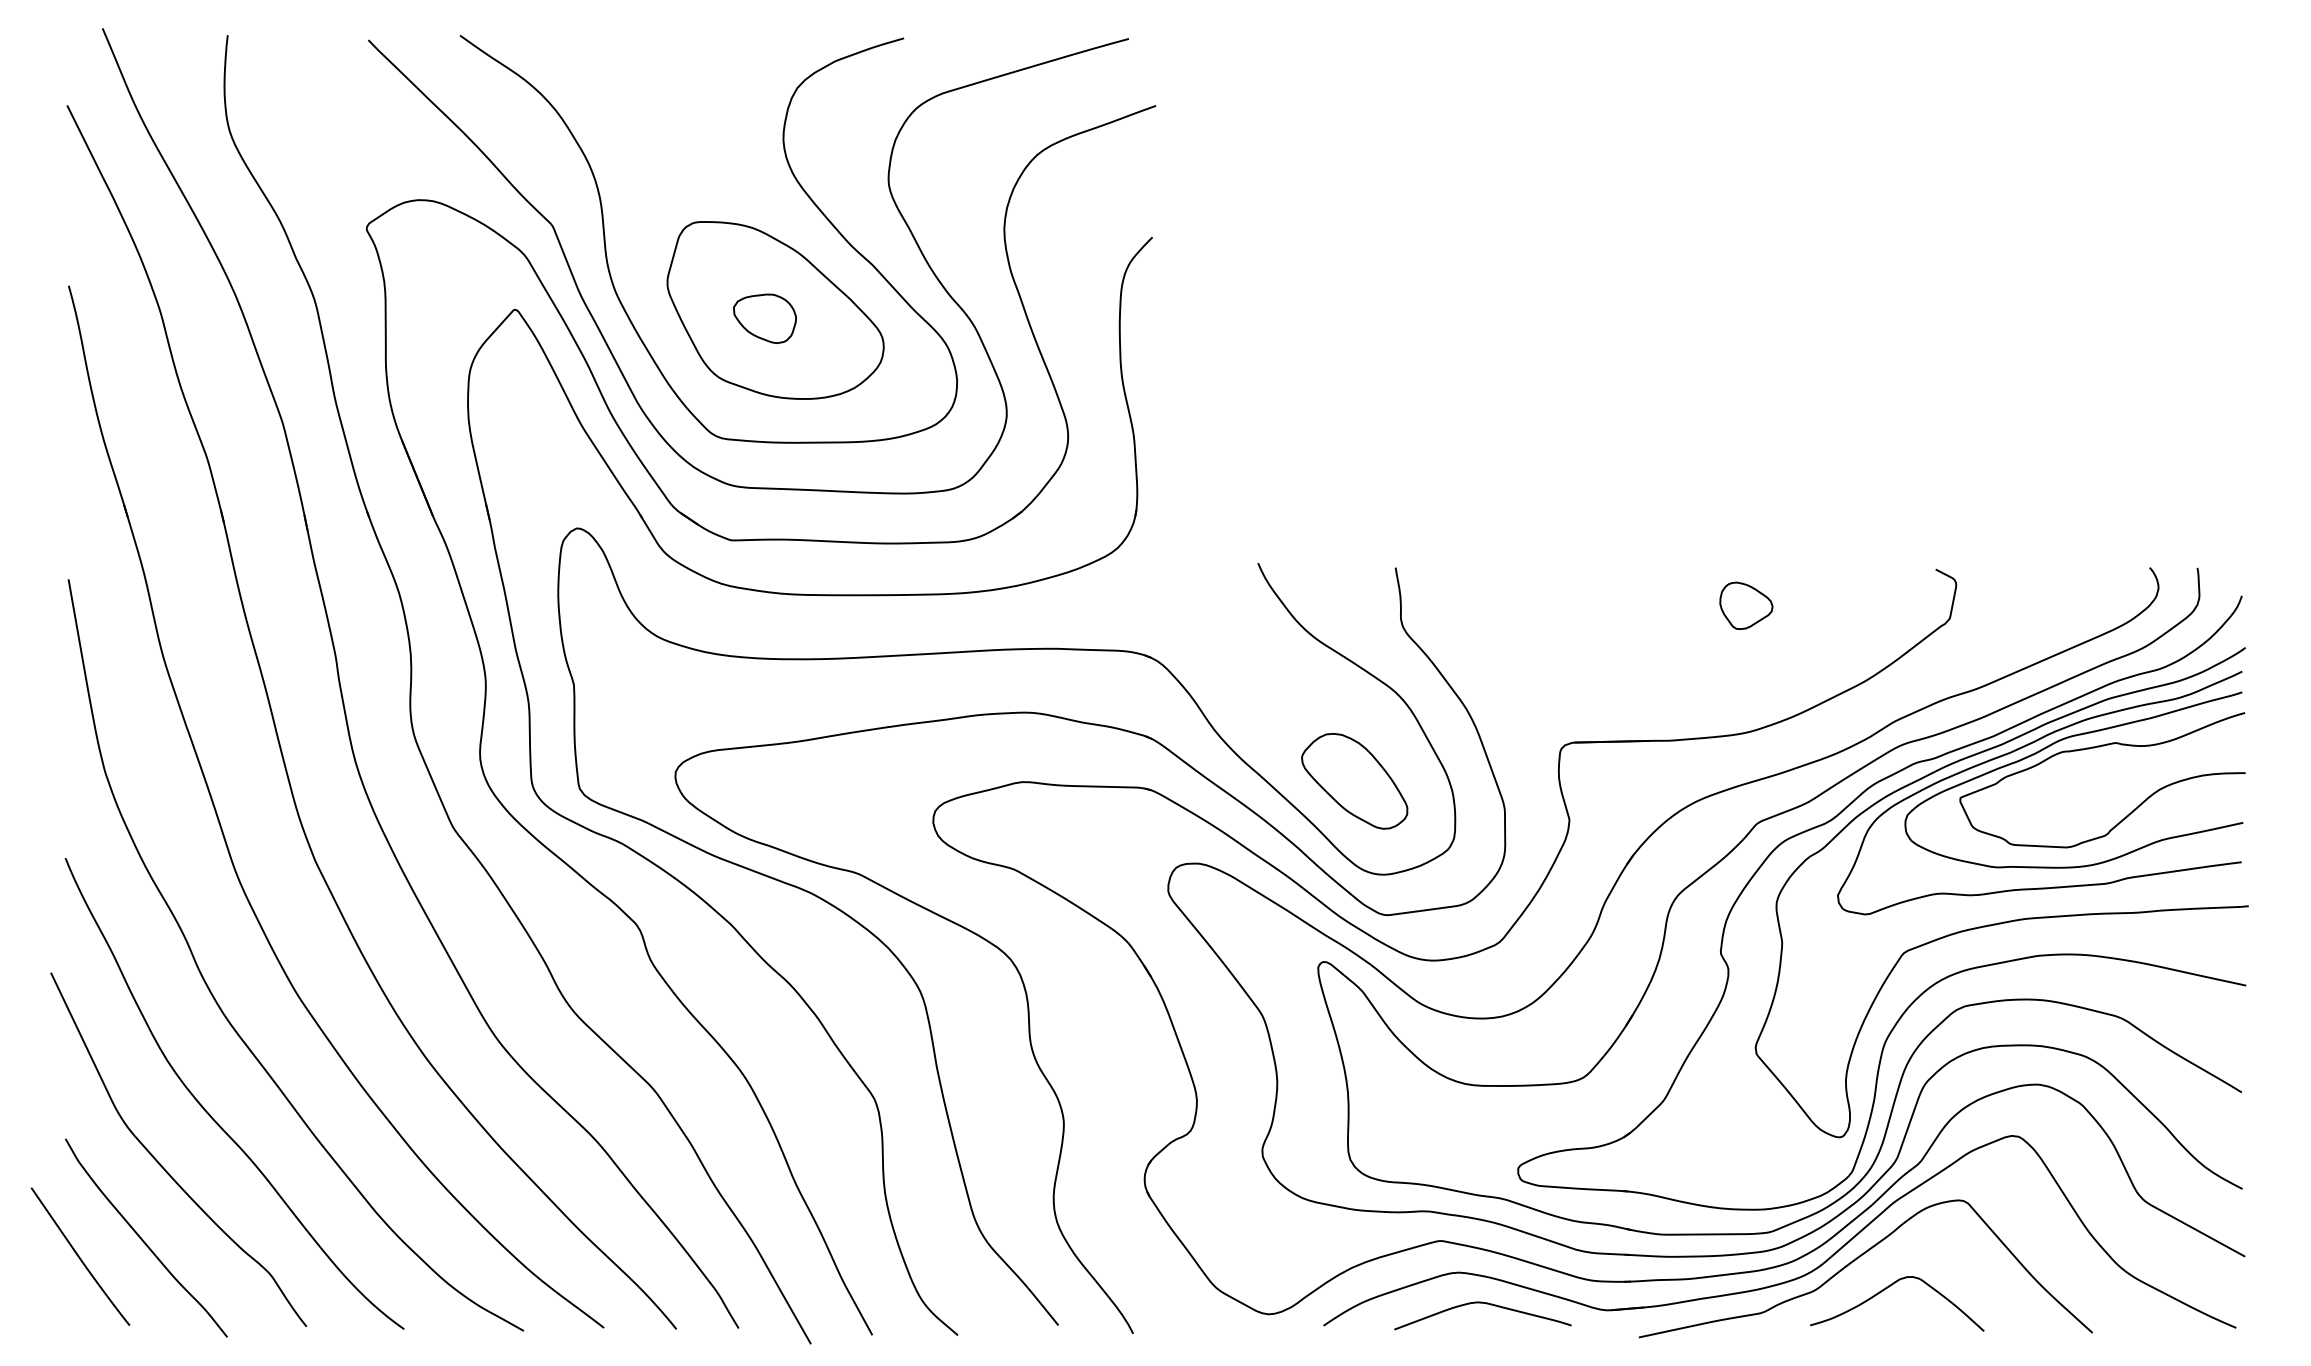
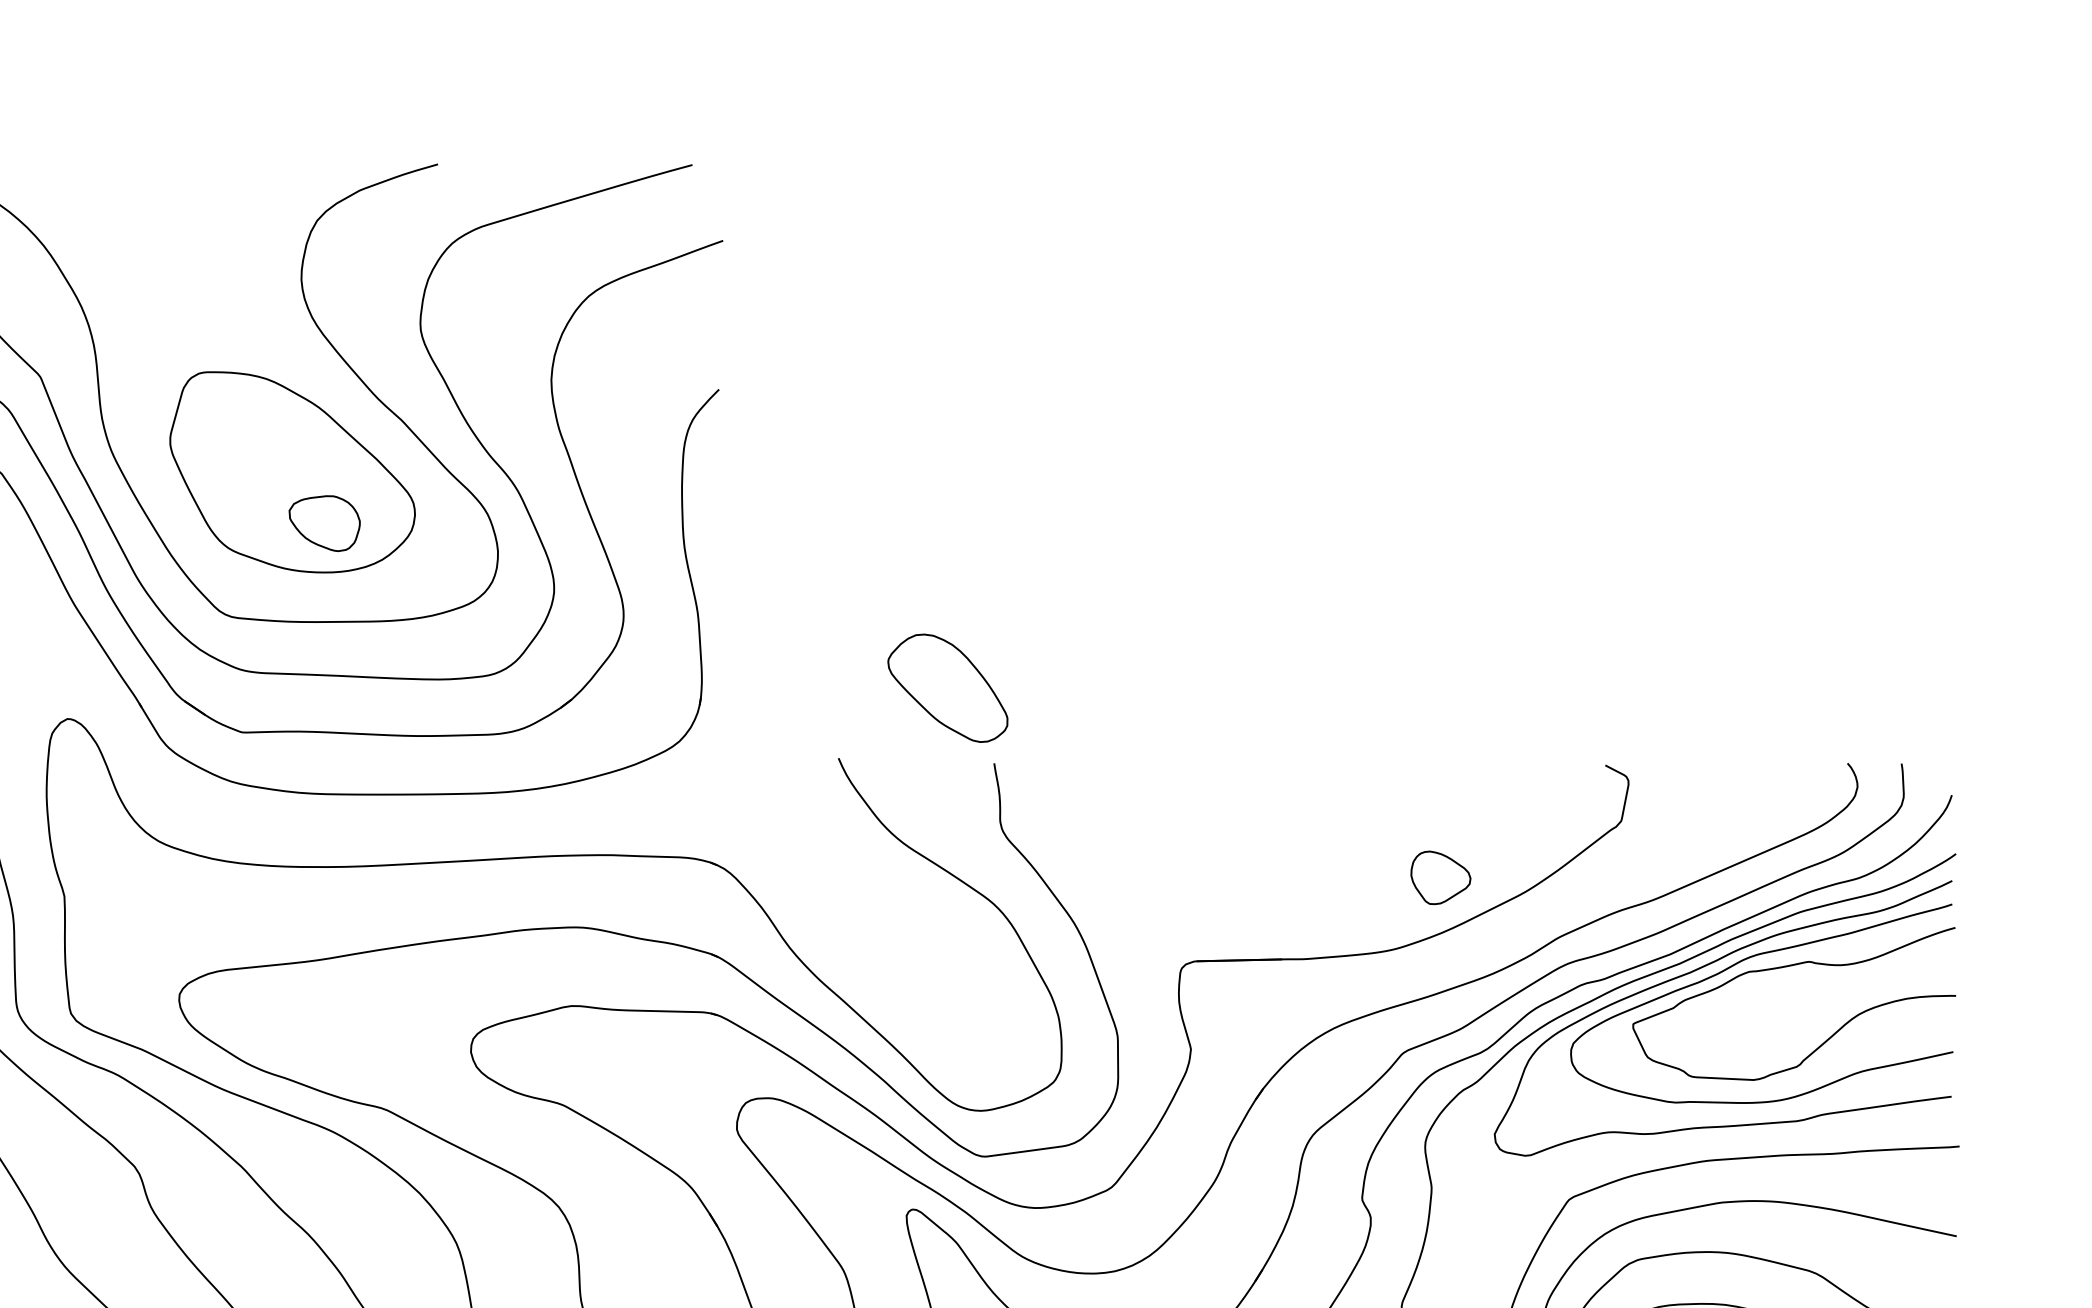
part: (764, 318) -> (324, 523), moved
part: (1746, 605) -> (1441, 877), moved
part: (1354, 781) -> (947, 688), moved

